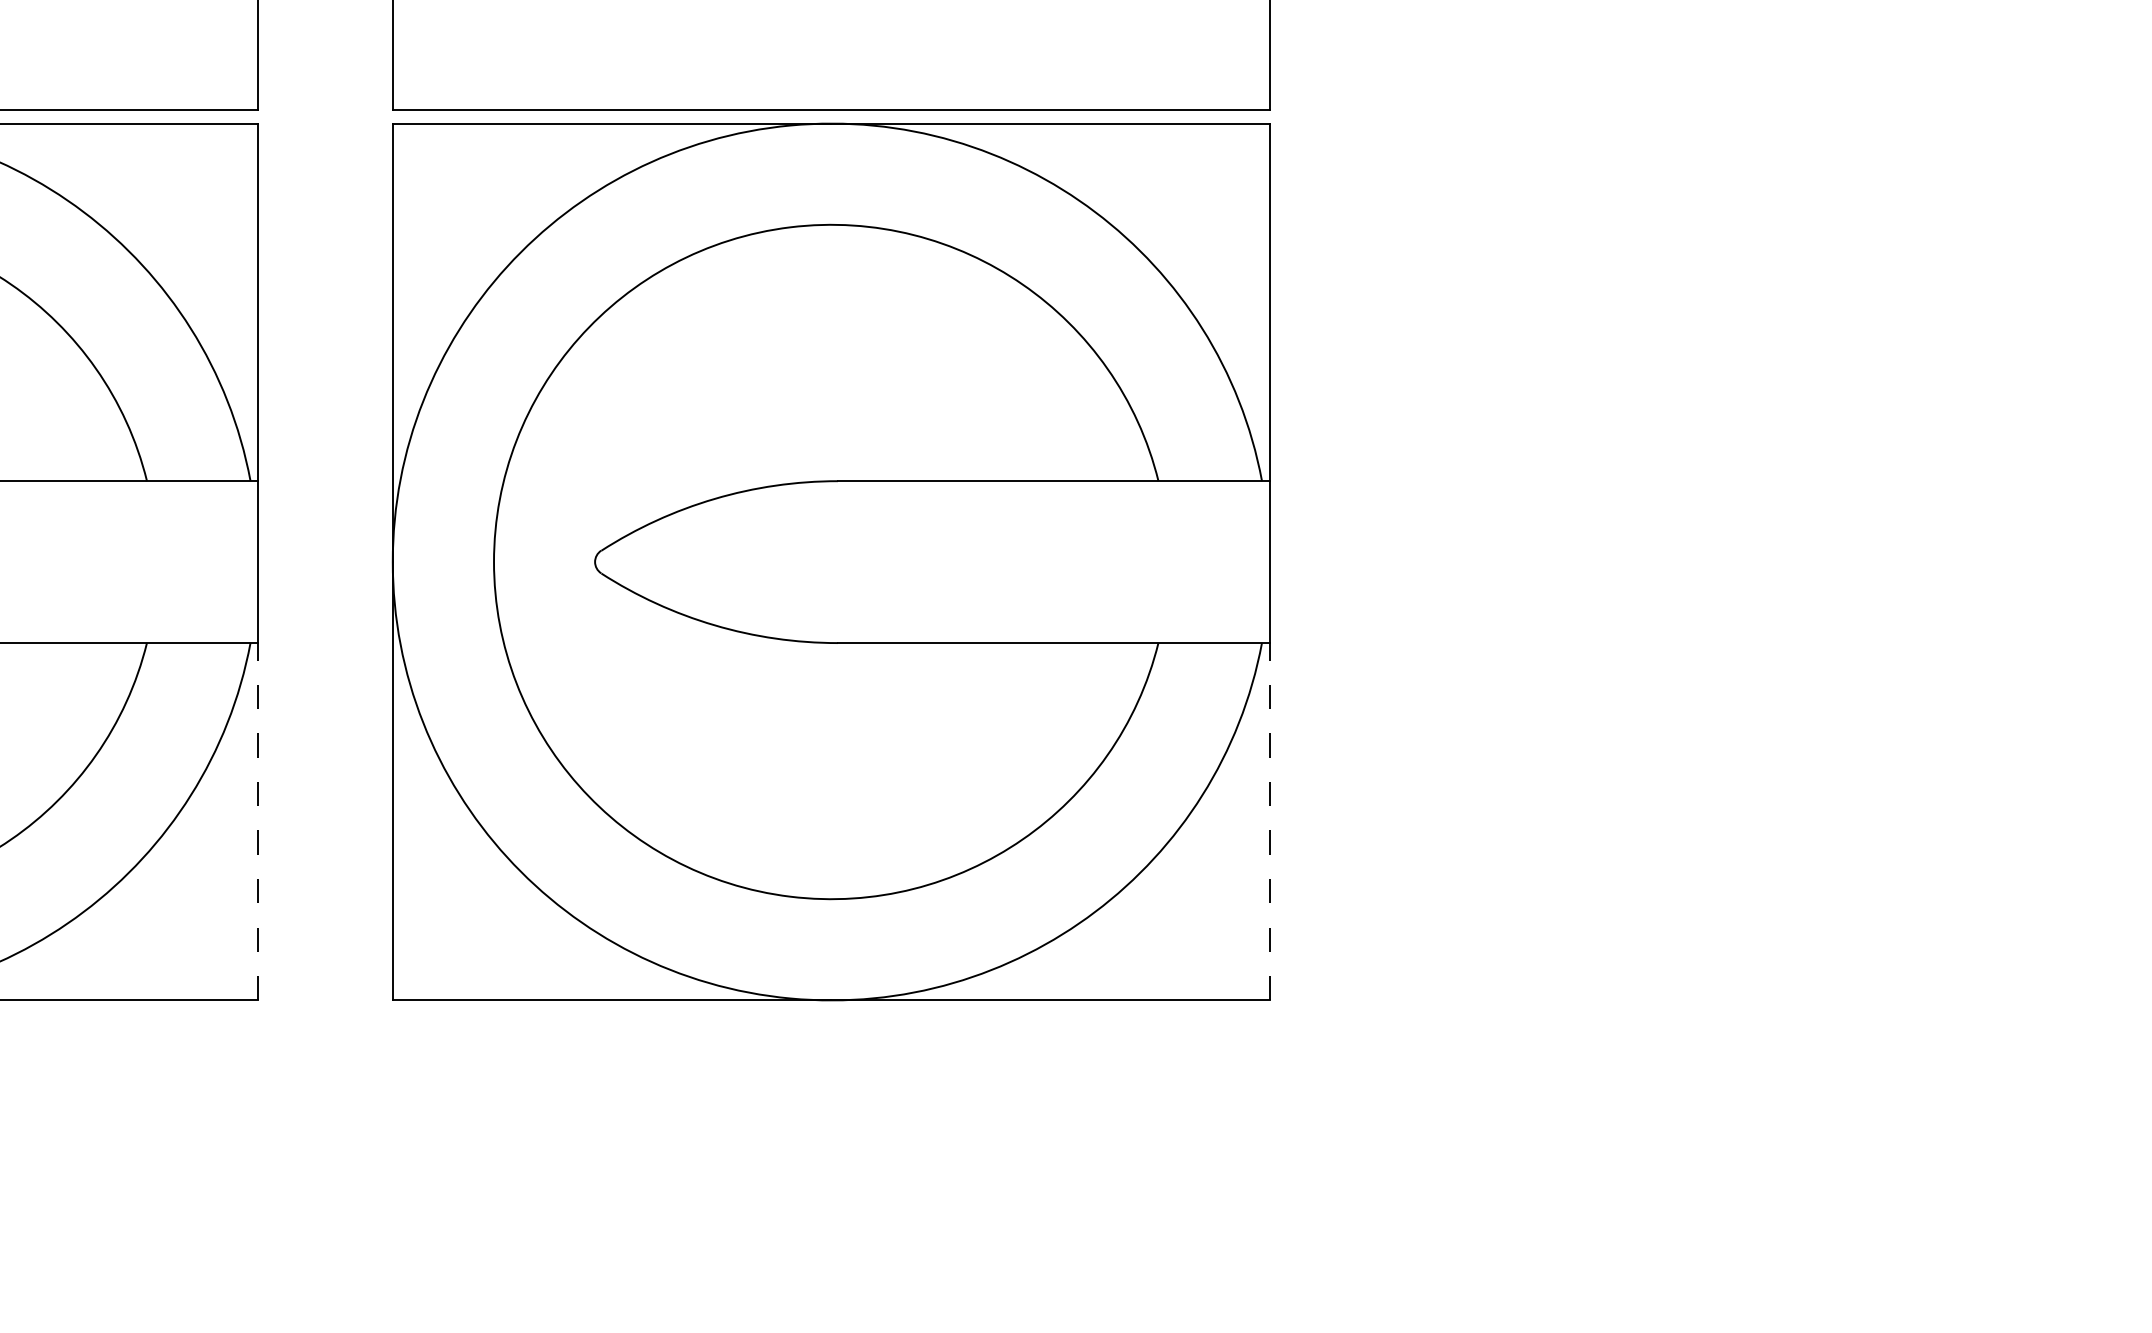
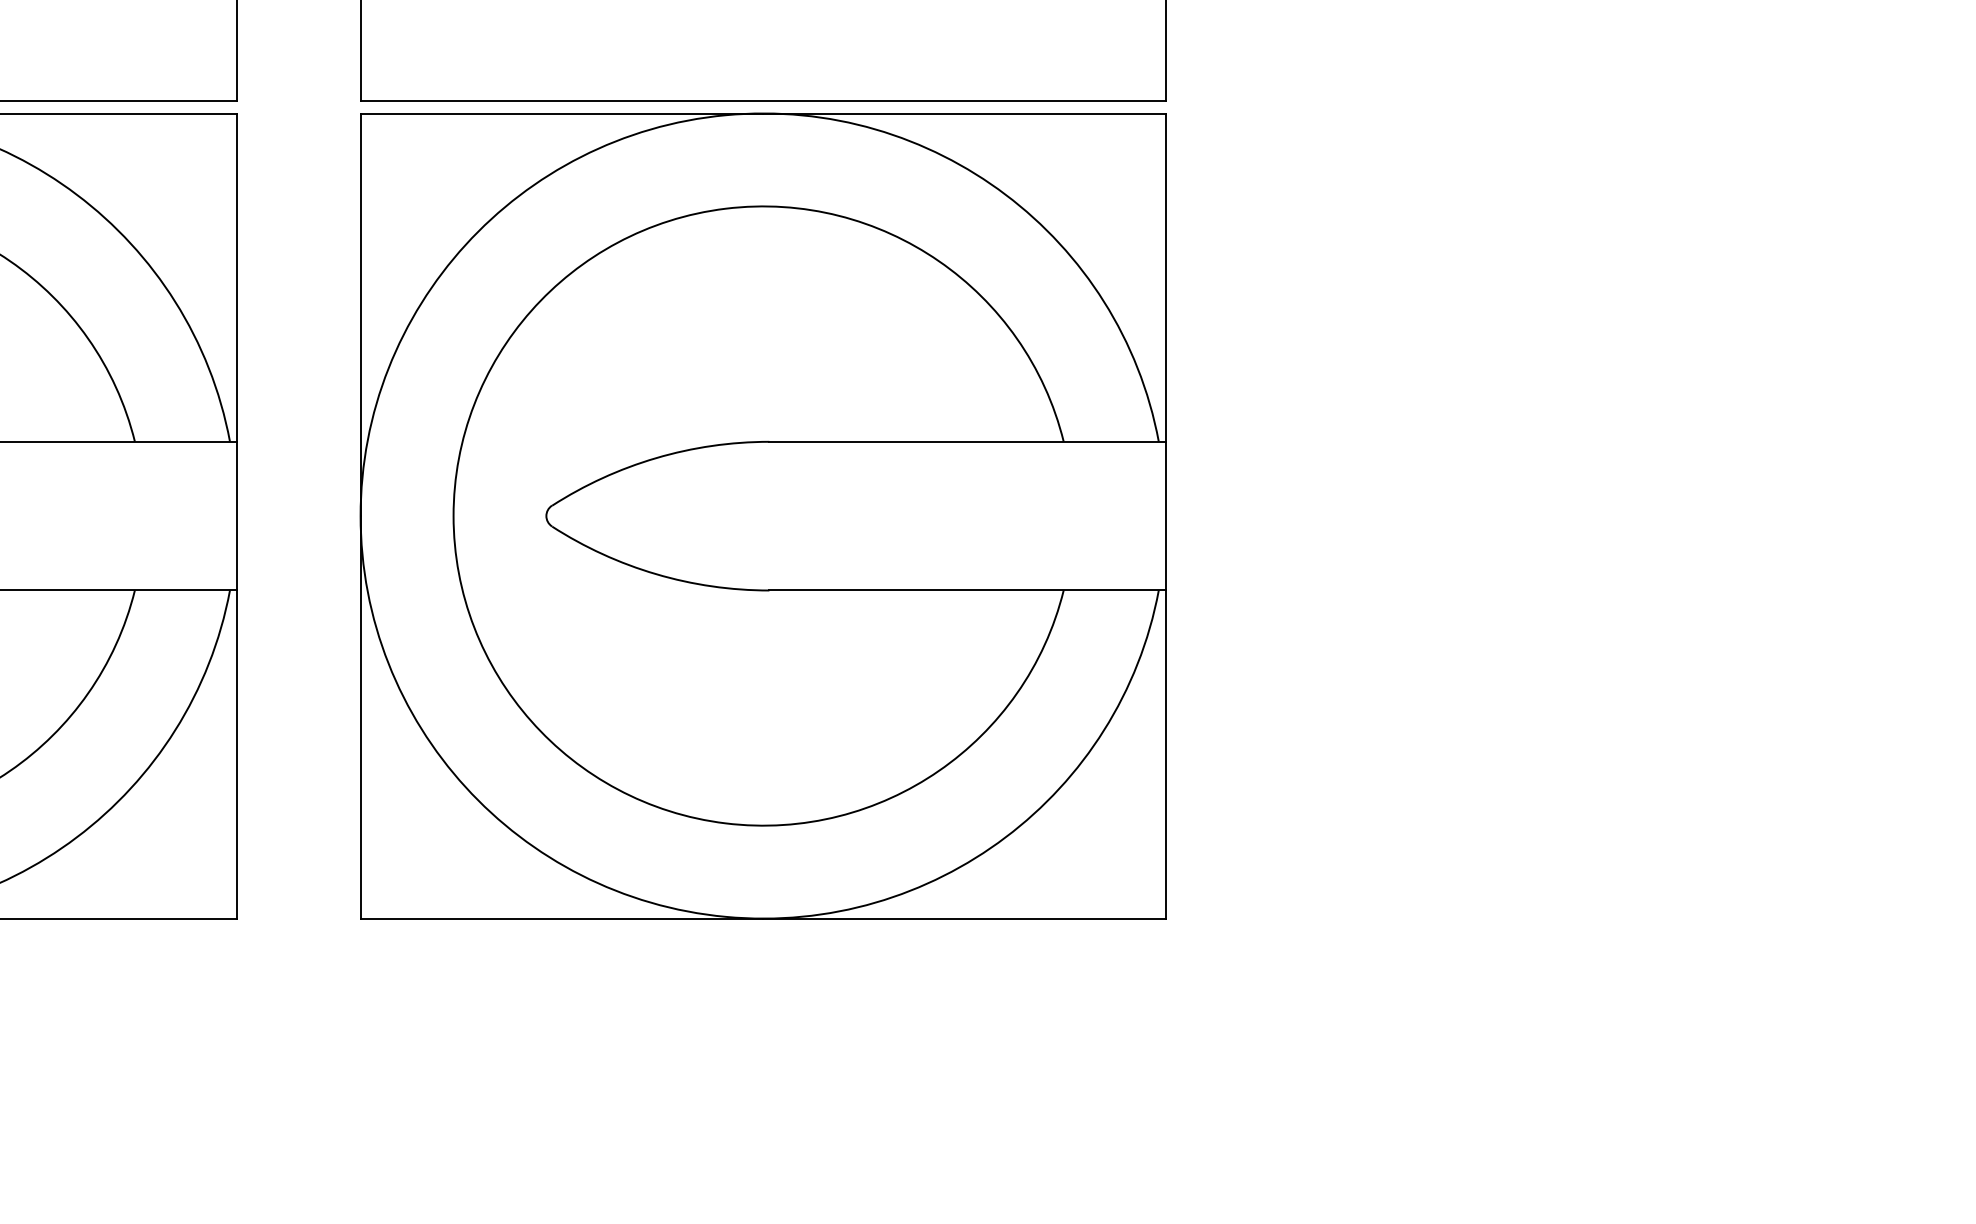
line: (257, 821) -> (236, 754), dashed -> solid
line: (1269, 821) -> (1165, 754), dashed -> solid

